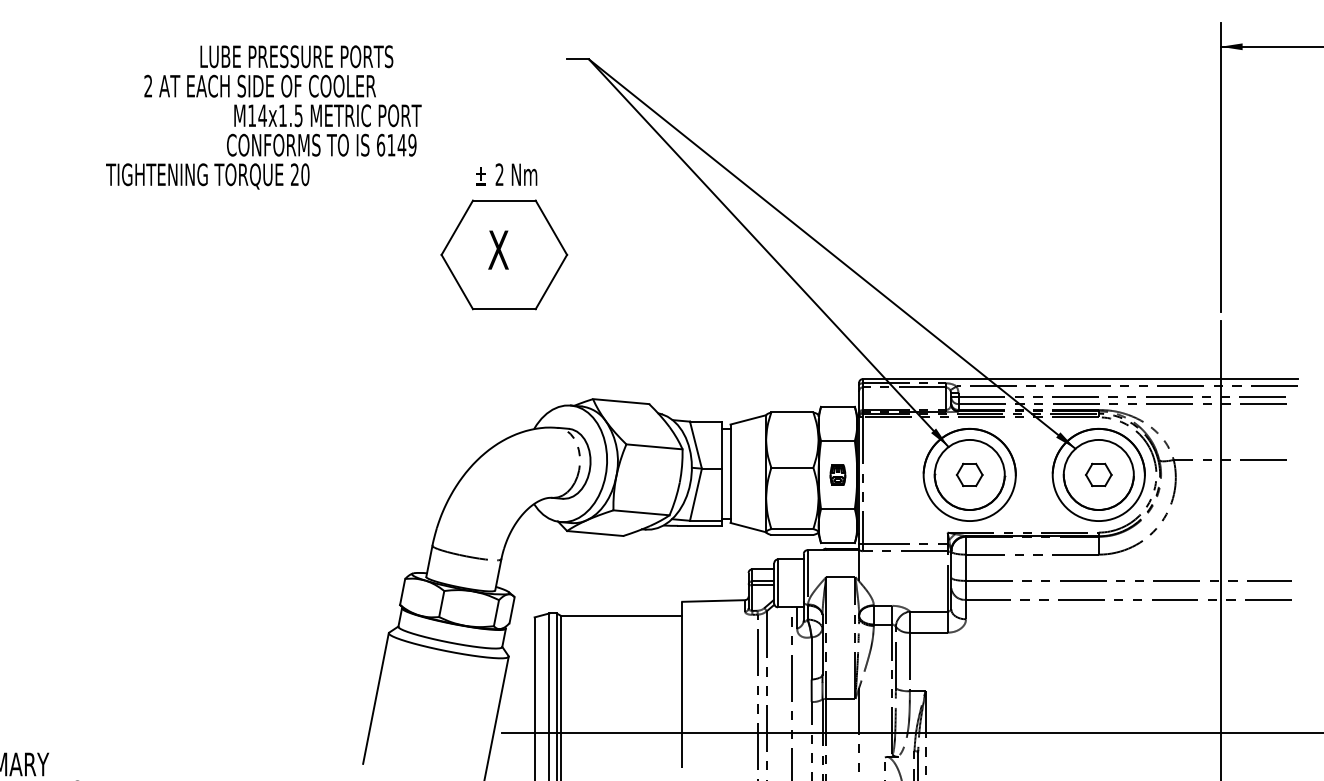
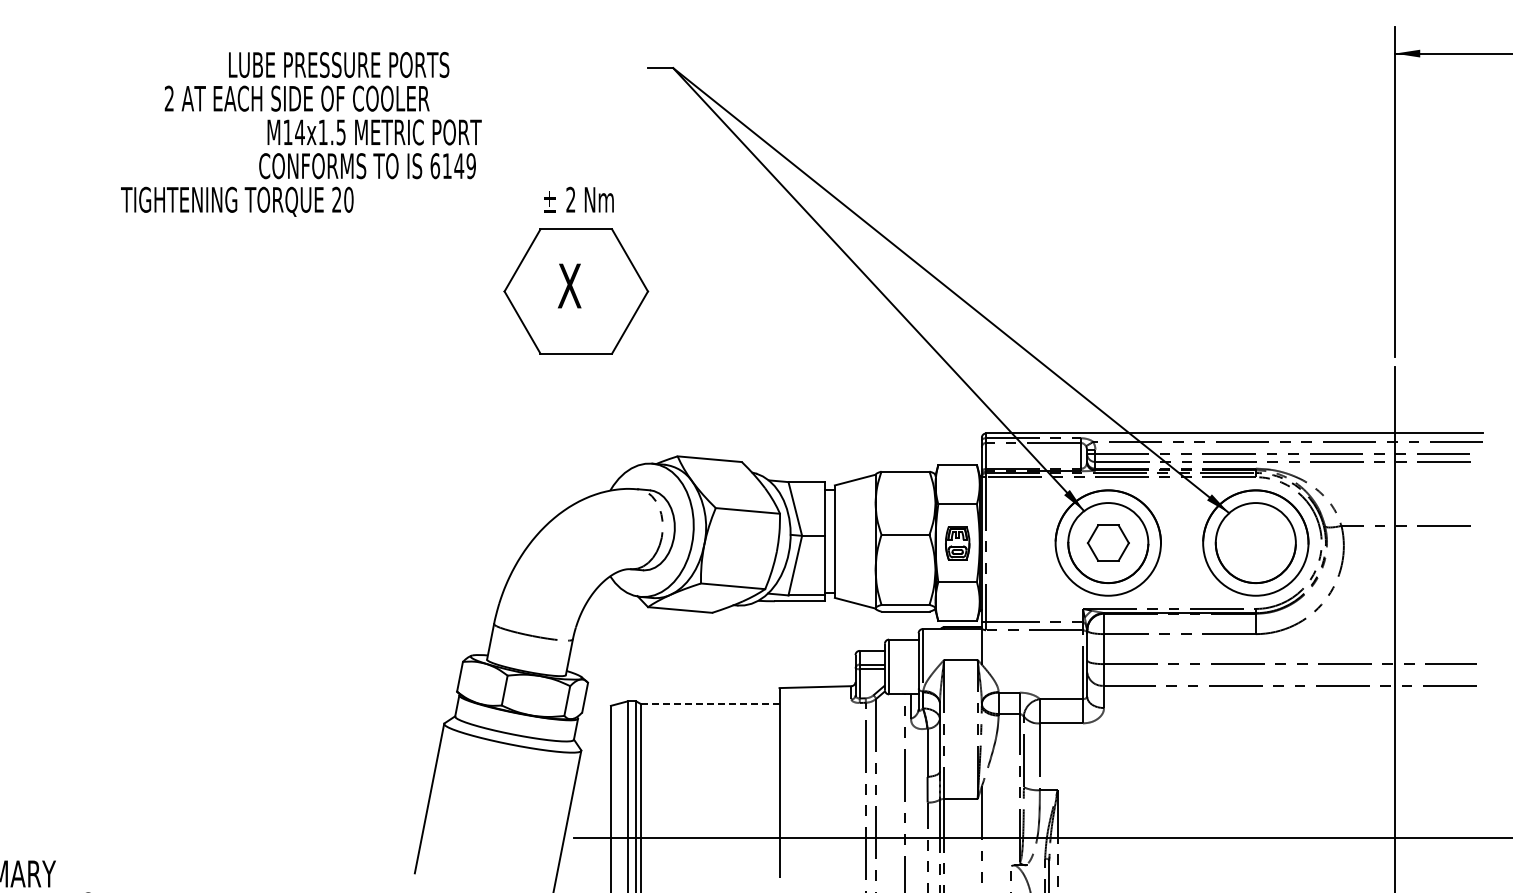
part: (837, 474) -> (957, 542), size x1.4
part: (969, 474) -> (1107, 542), size x1.4
part: (1098, 474) -> (1255, 542), removed
line: (620, 616) -> (709, 704), solid -> dashed

